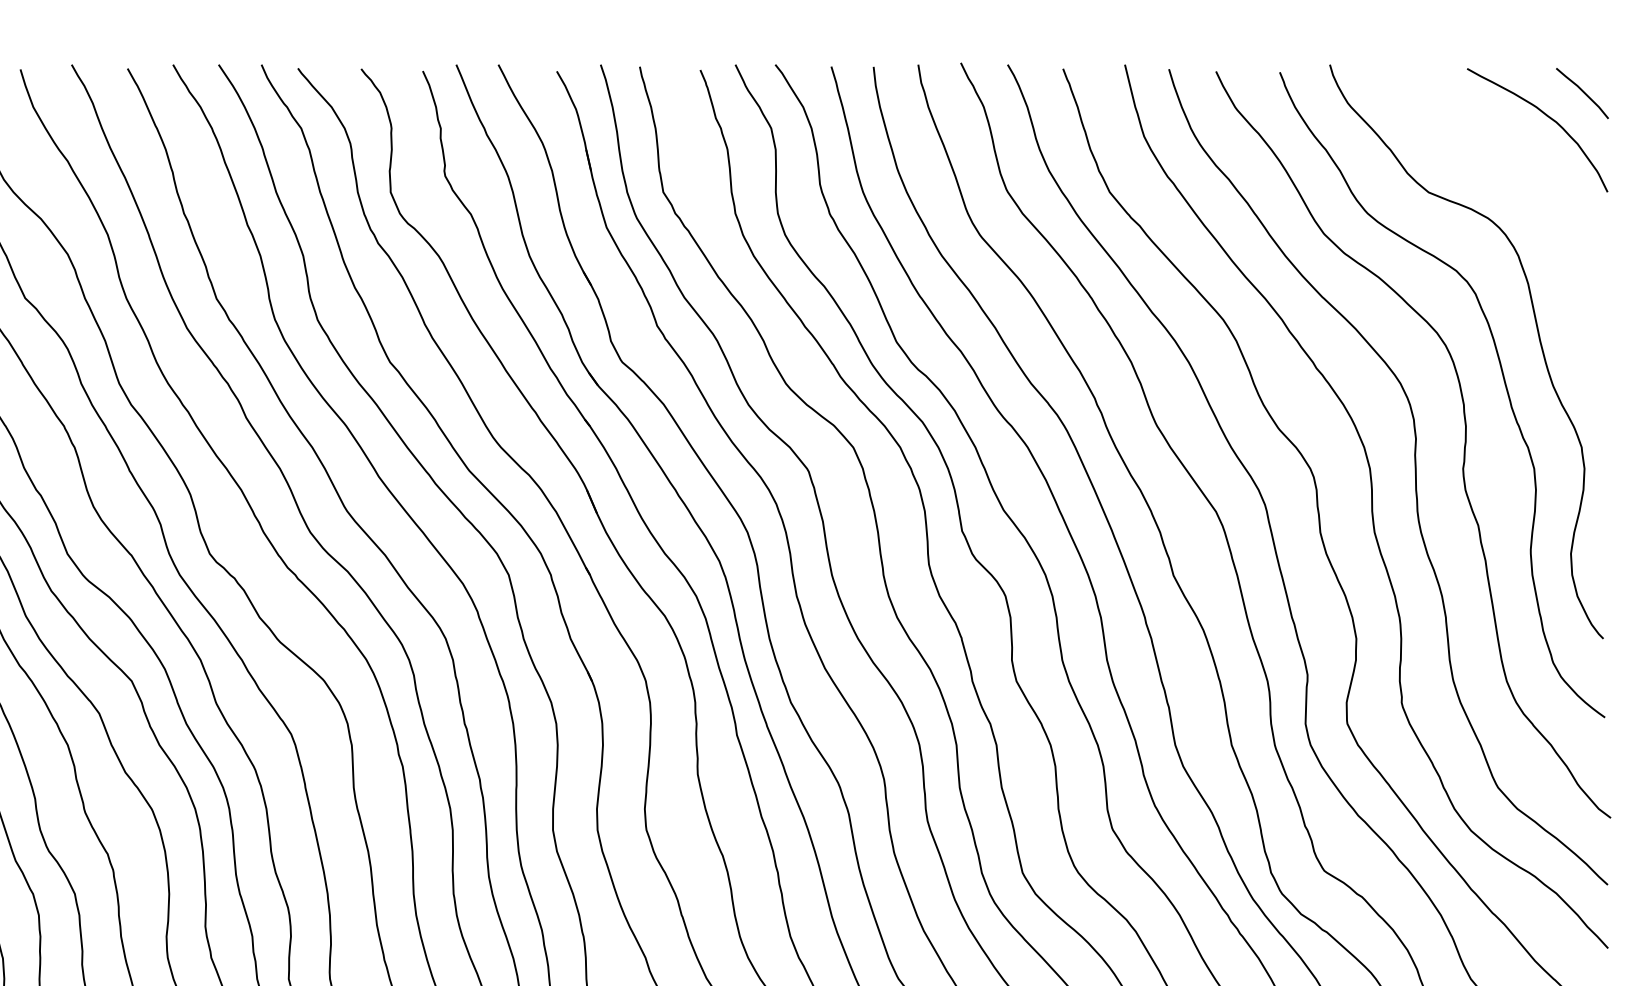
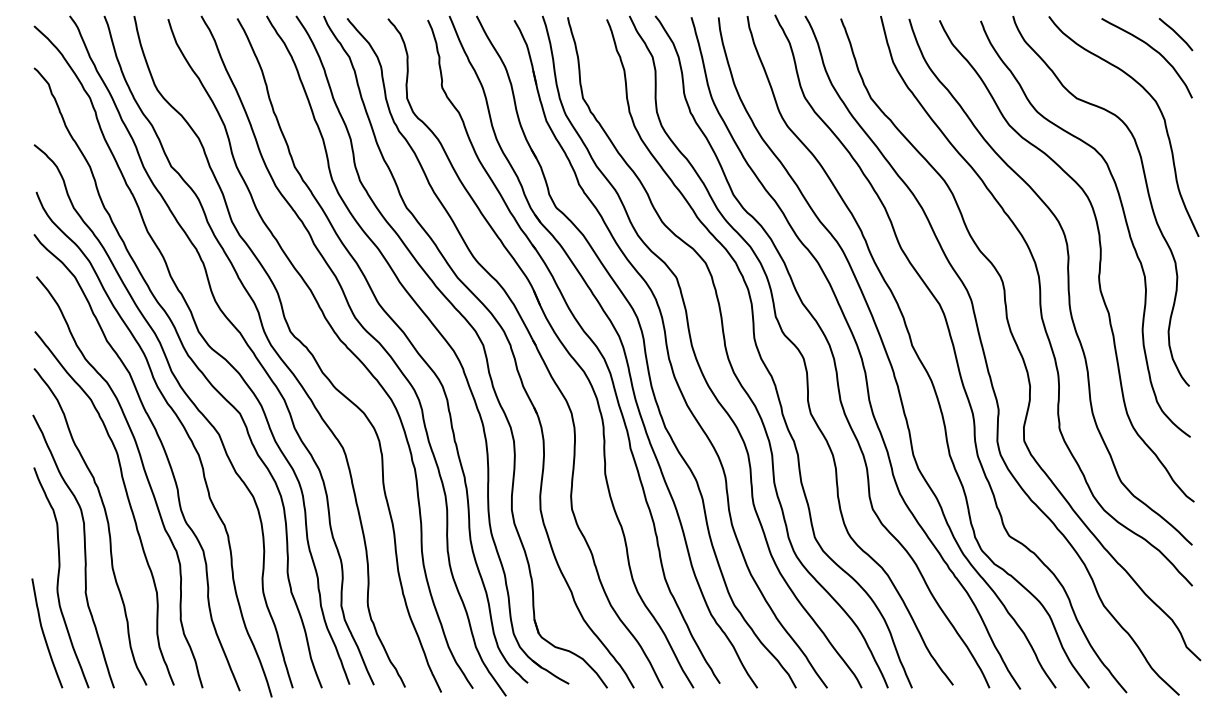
curve: (1552, 203) -> (1156, 105), added

